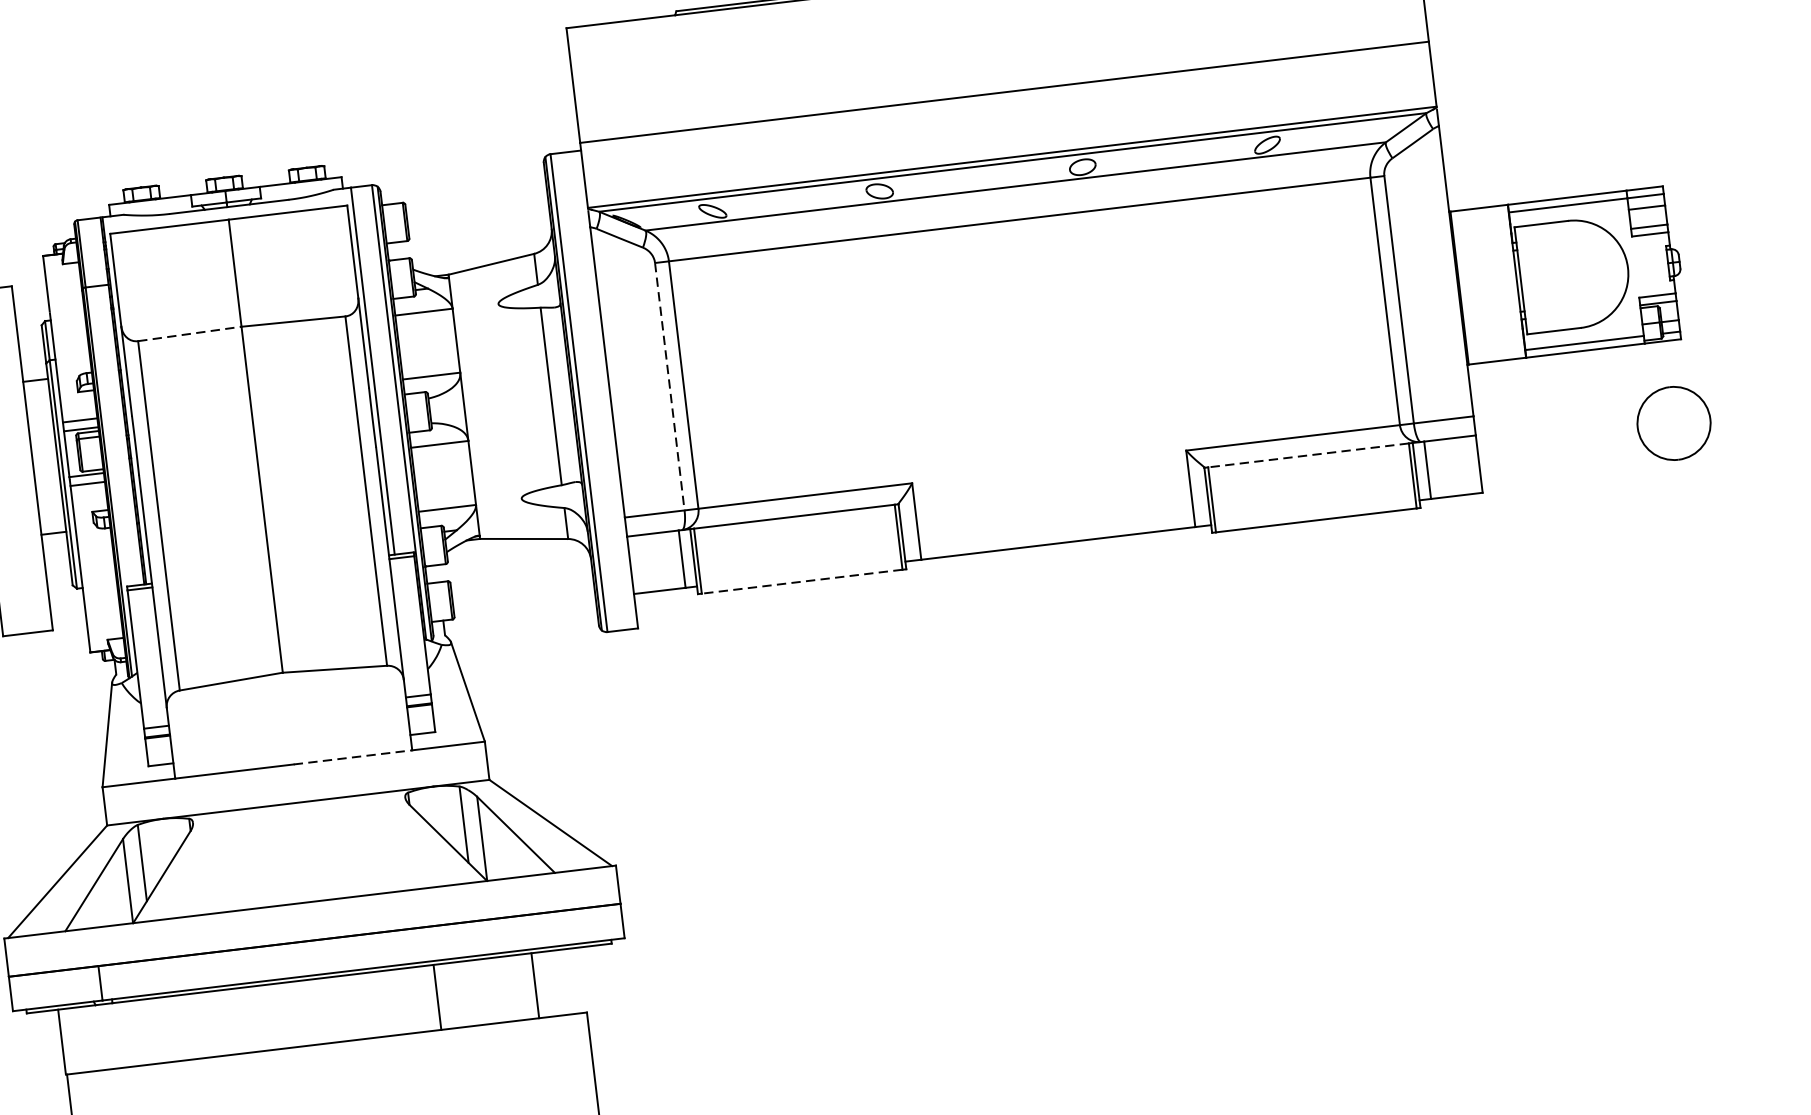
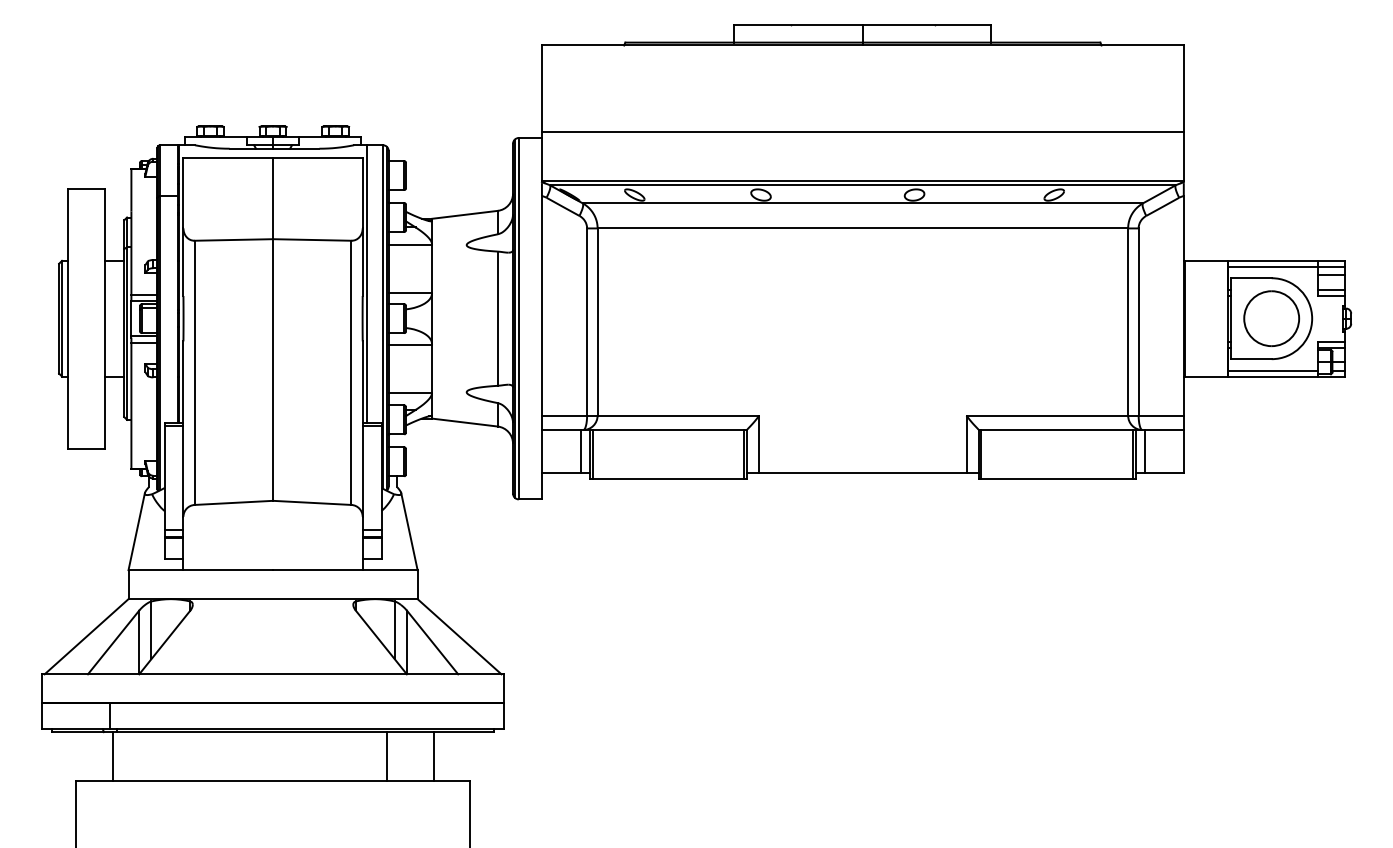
line: (190, 333) -> (234, 239), dashed -> solid
line: (670, 387) -> (587, 322), dashed -> solid
part: (1673, 423) -> (1271, 318), moved
line: (1308, 456) -> (1057, 430), dashed -> solid
line: (802, 582) -> (668, 479), dashed -> solid
line: (352, 757) -> (317, 570), dashed -> solid
line: (437, 997) -> (386, 756), moved
line: (61, 1041) -> (112, 756), moved

